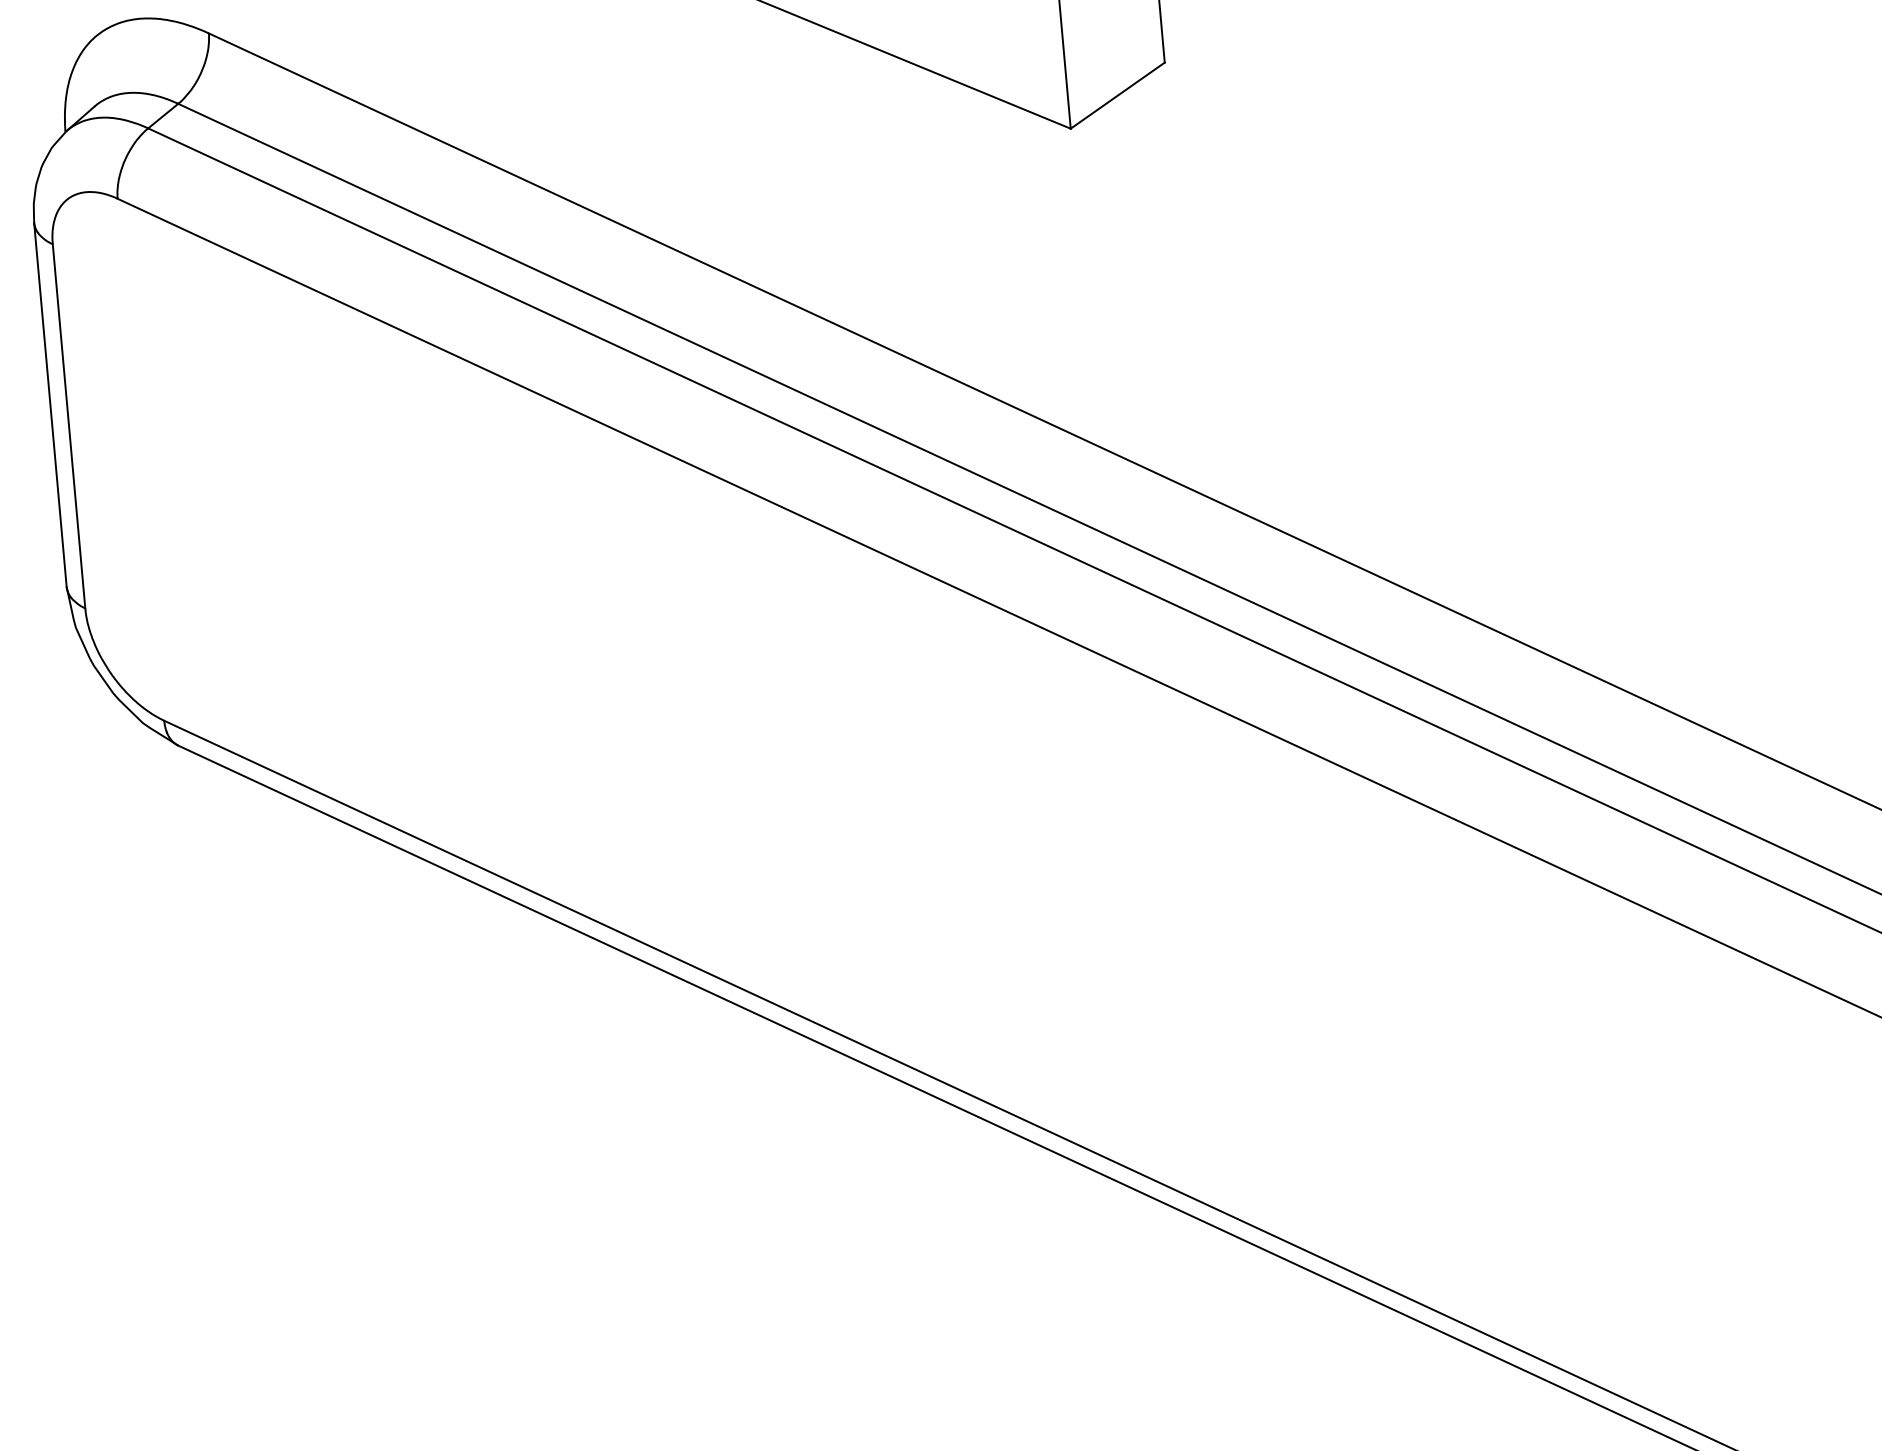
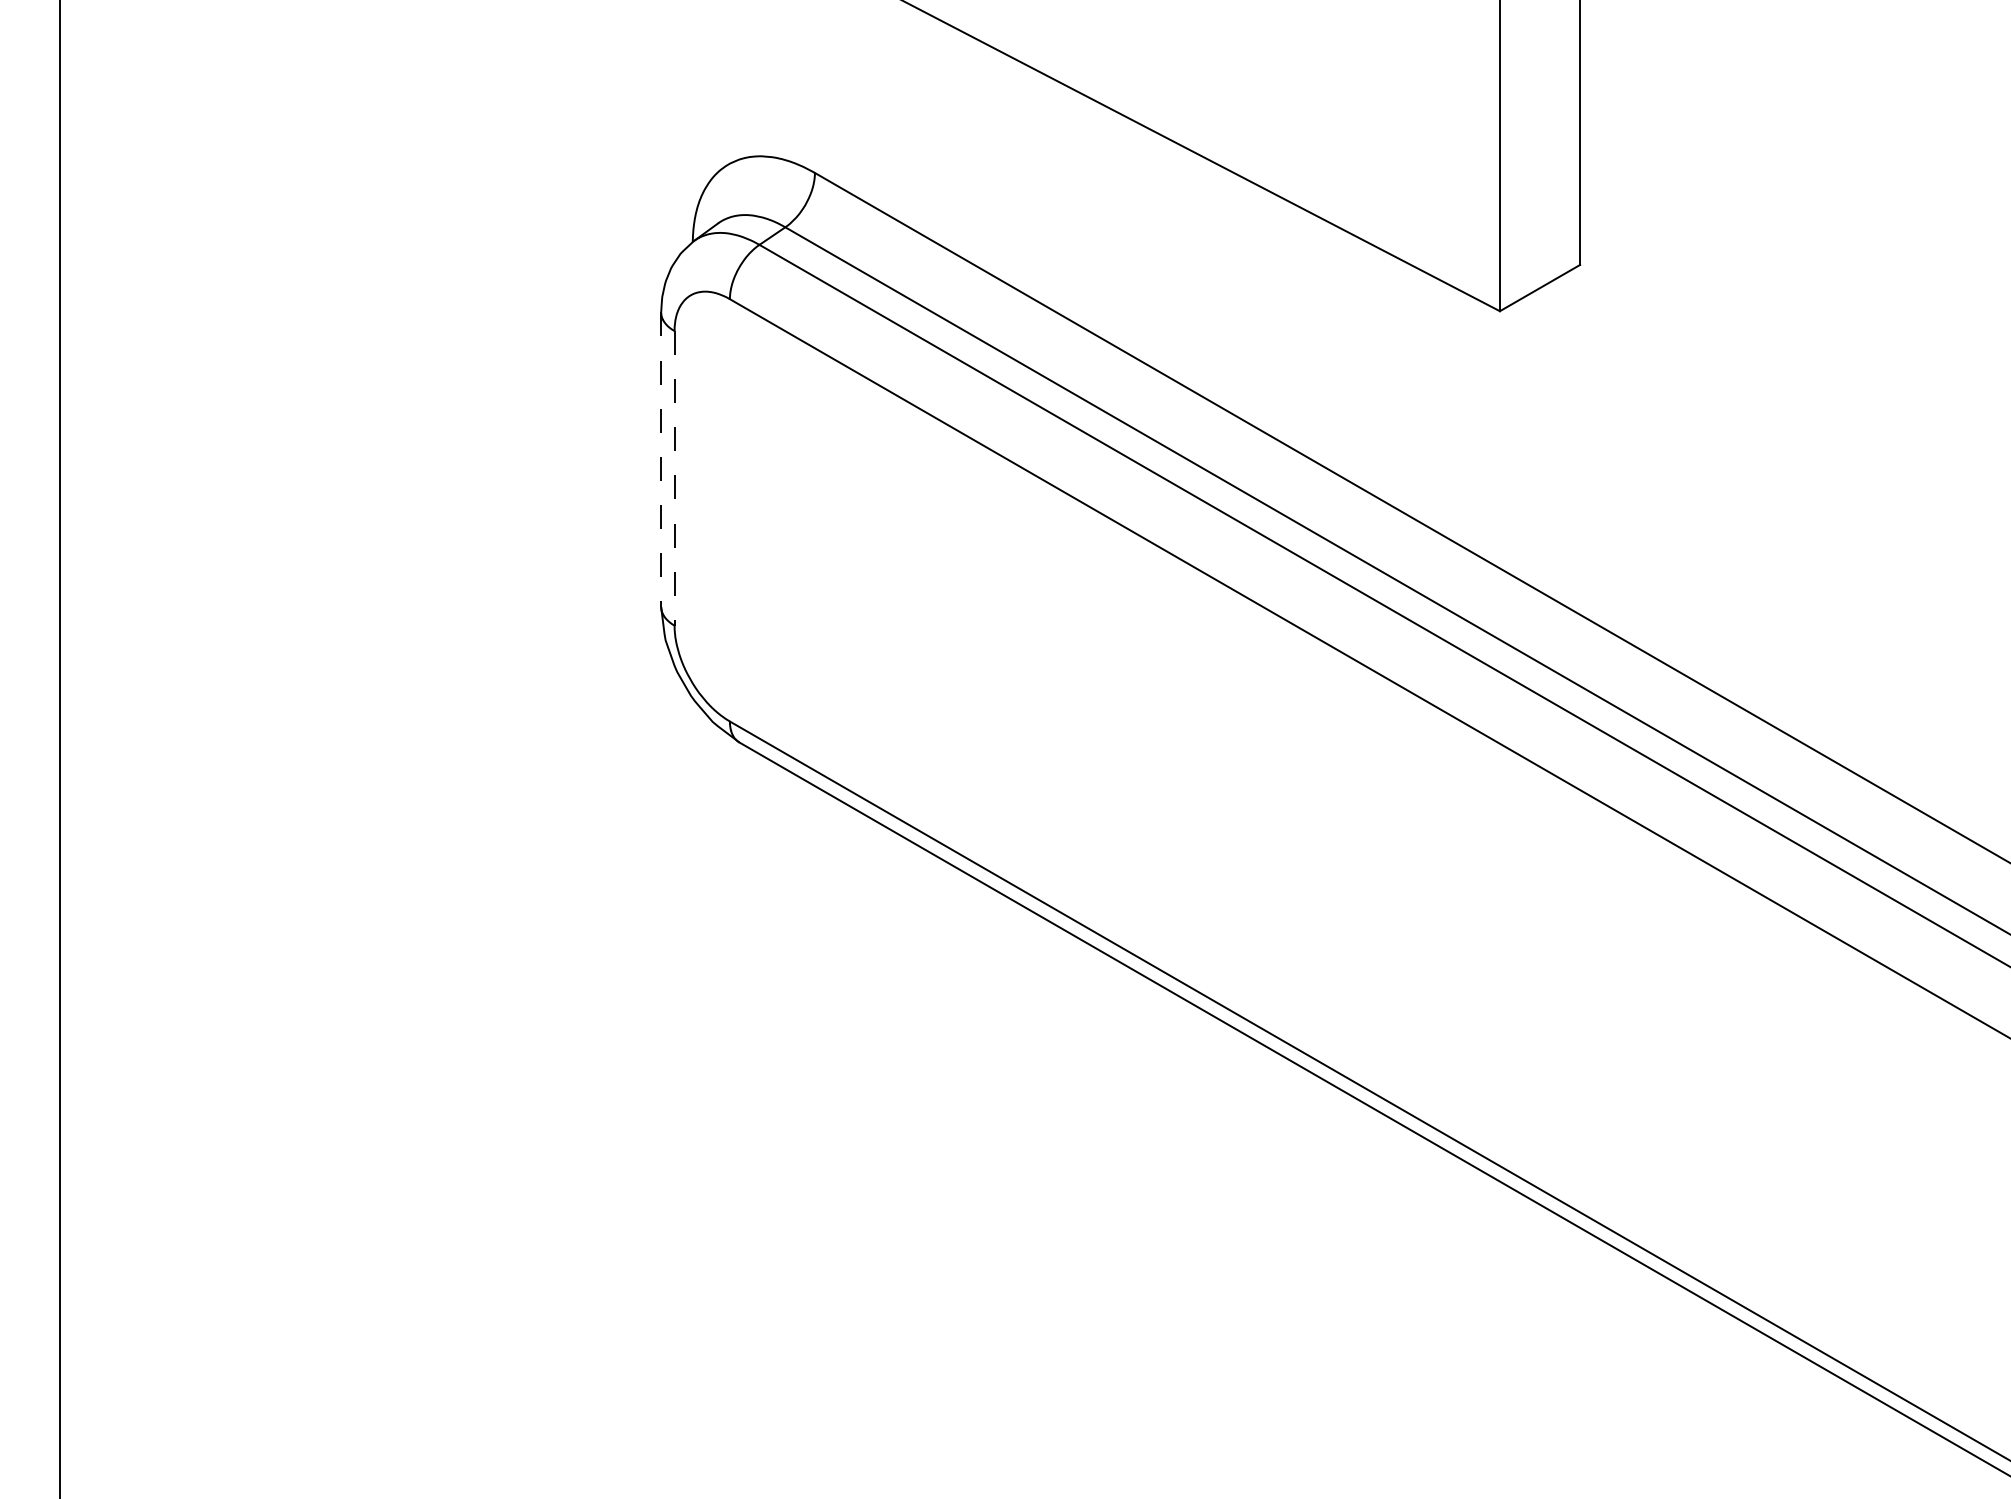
line: (50, 405) -> (661, 460), solid -> dashed
line: (68, 426) -> (674, 478), solid -> dashed

